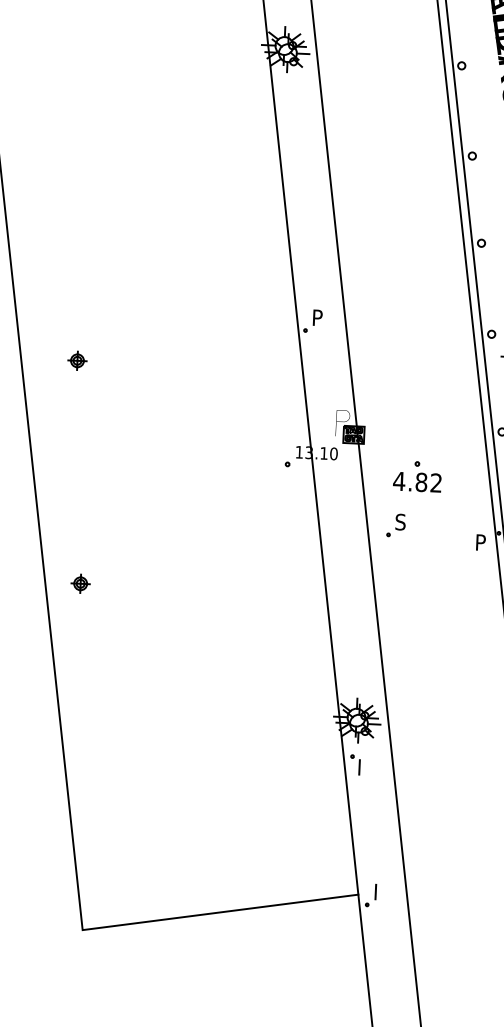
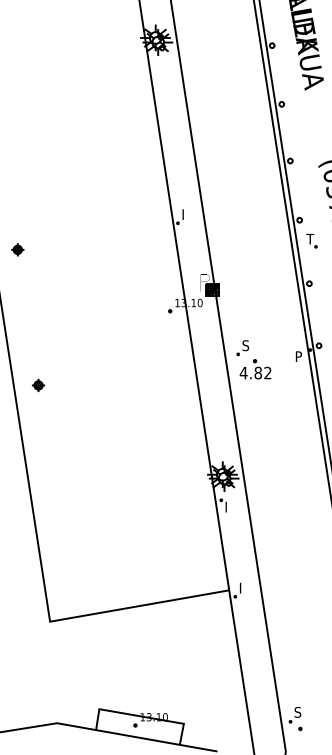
text: (317, 314) -> (185, 212), P -> I
part: (77, 360) -> (17, 249), moved
part: (417, 476) -> (255, 369), moved
part: (80, 582) -> (38, 384), moved

